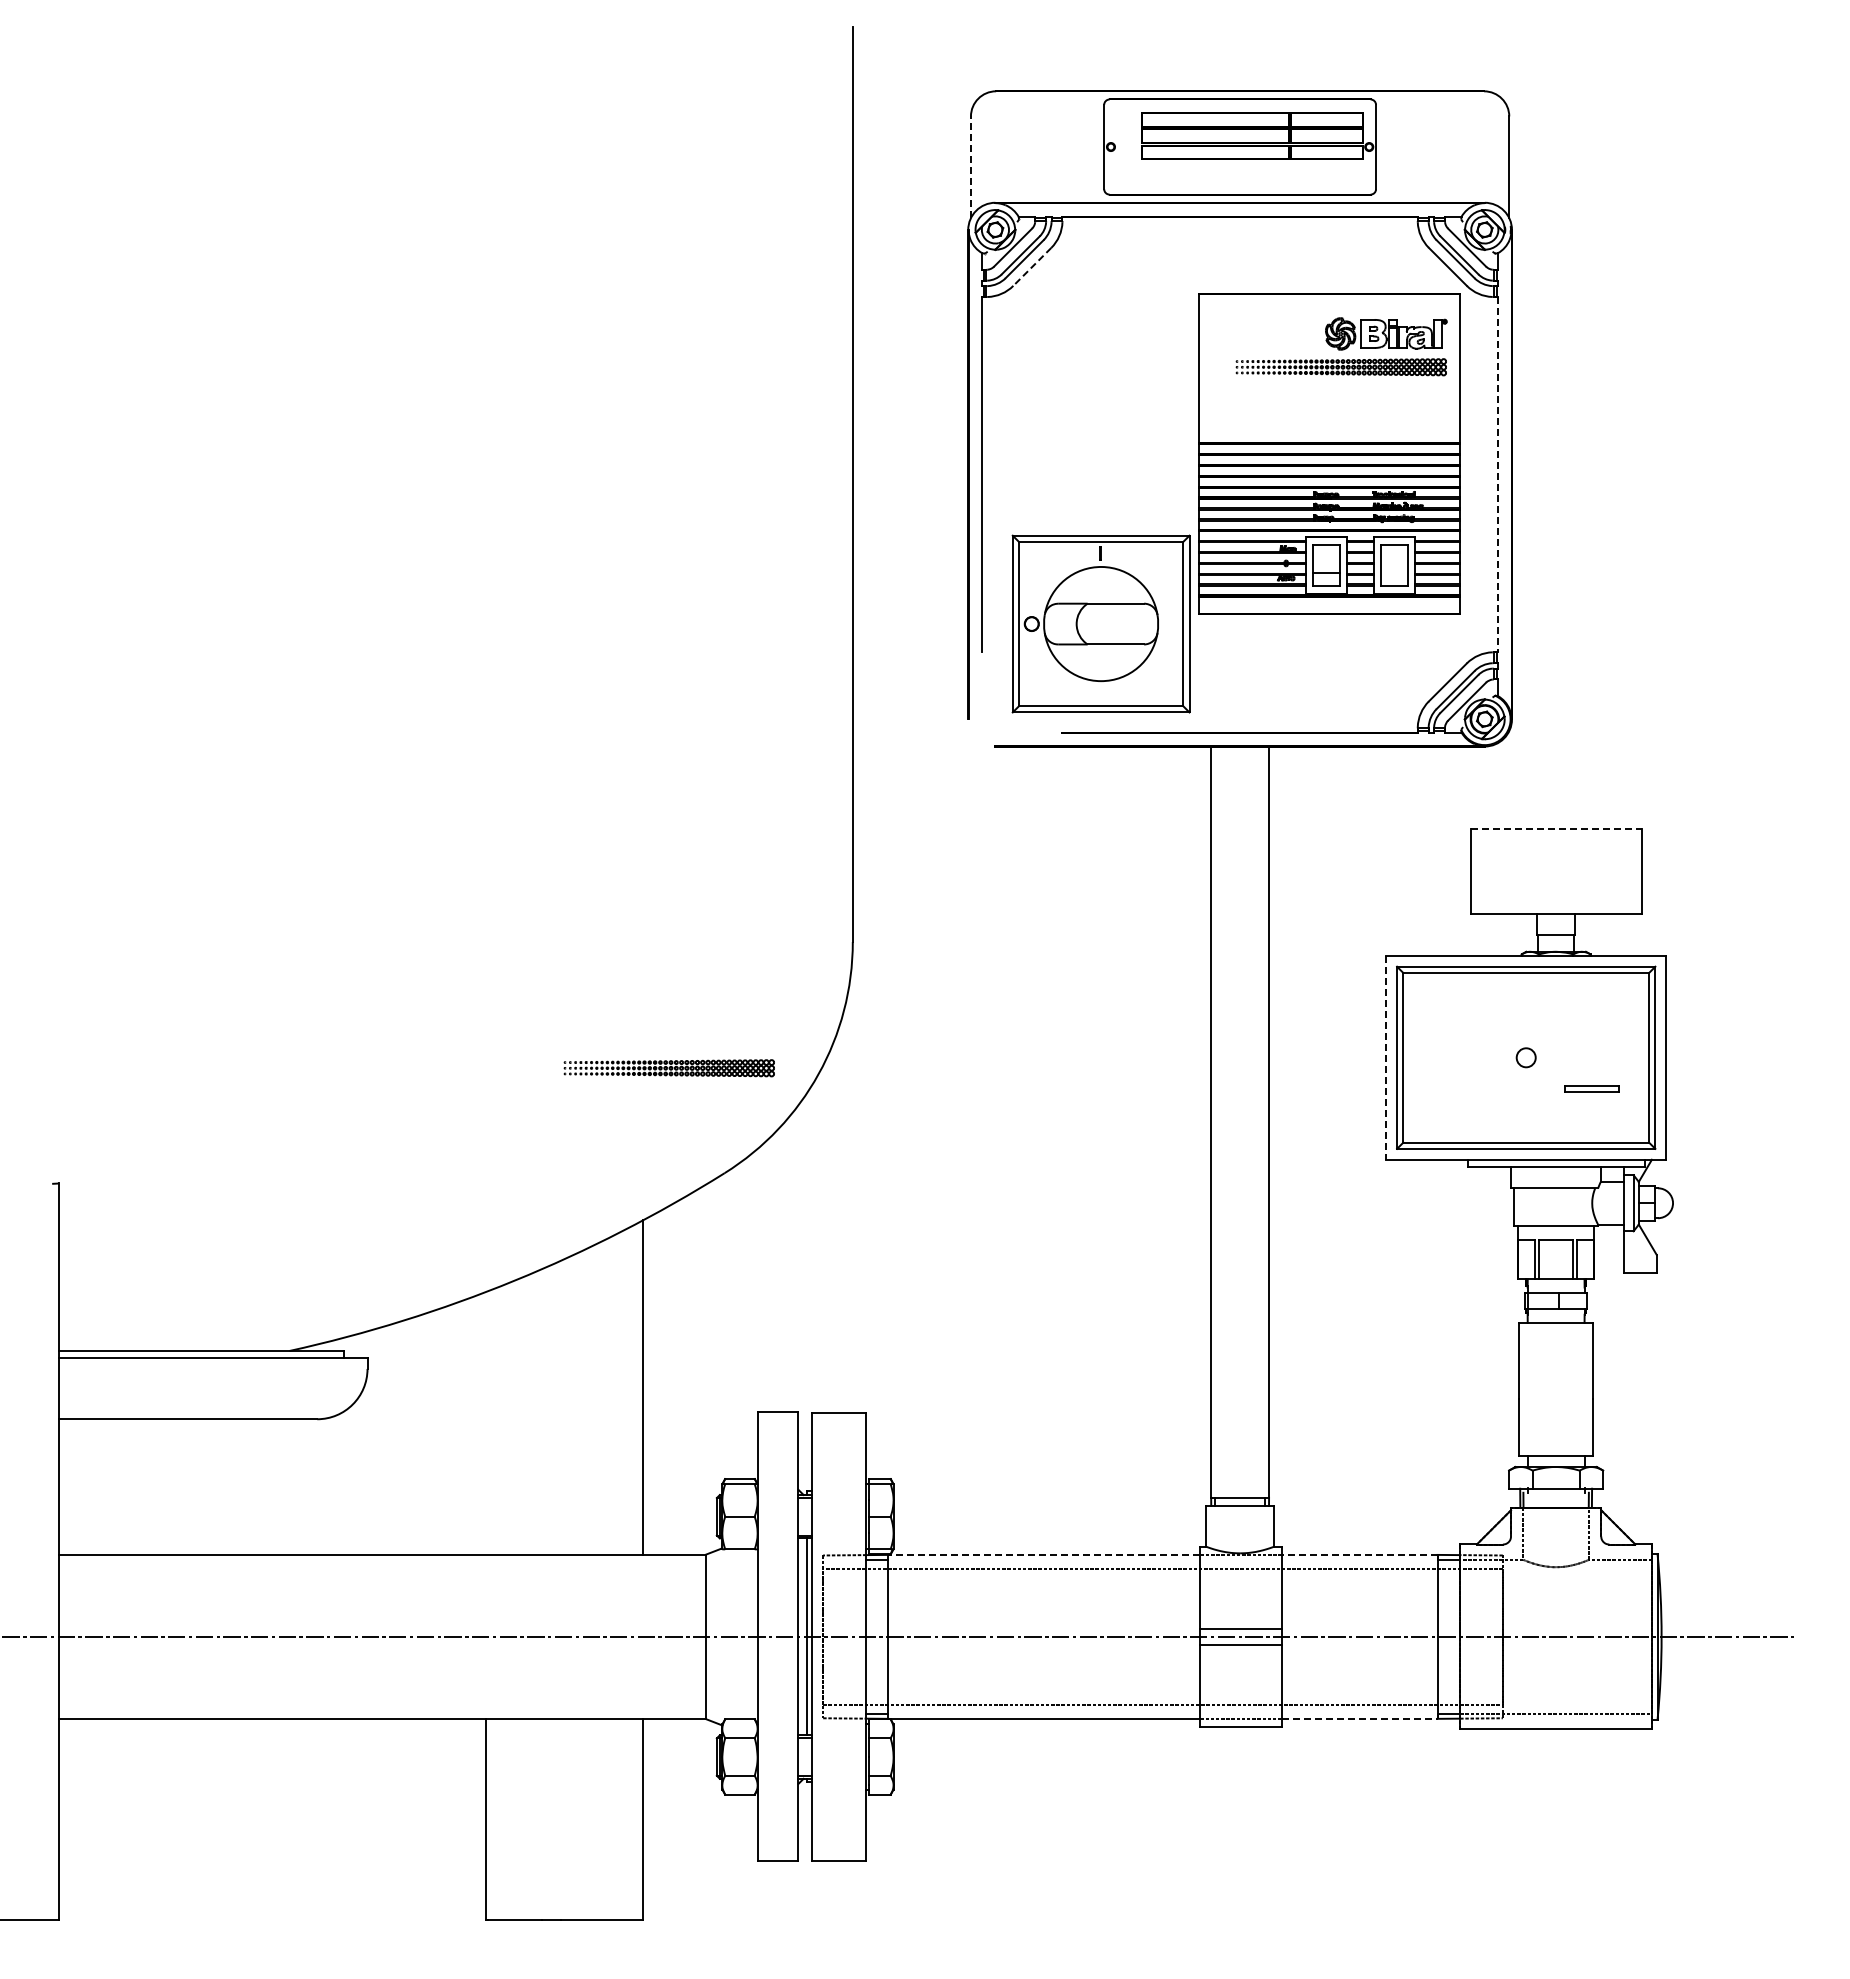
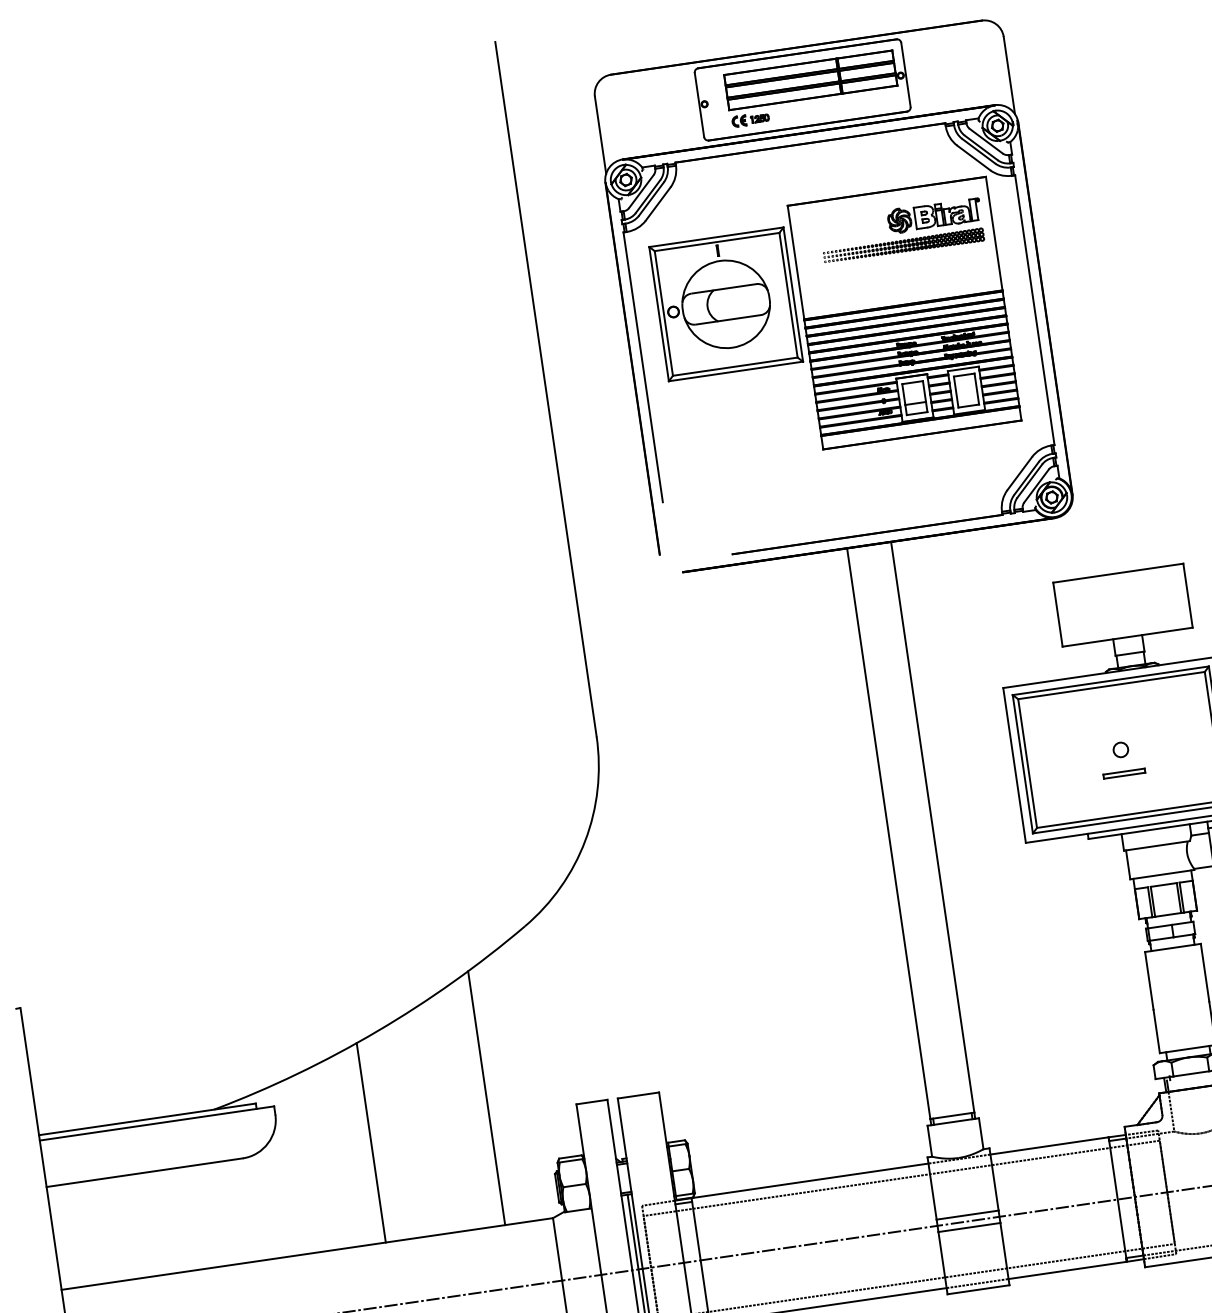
line: (970, 167) -> (600, 135), dashed -> solid
part: (1167, 175) -> (750, 119), added
line: (1032, 266) -> (658, 203), dashed -> solid
line: (1497, 474) -> (1034, 310), dashed -> solid
part: (1100, 623) -> (725, 303), moved
line: (1556, 829) -> (1118, 573), dashed -> solid
line: (1386, 1057) -> (1014, 765), dashed -> solid
part: (668, 1068) -> (470, 853), removed
part: (1591, 1088) -> (1123, 773), moved
line: (485, 1423) -> (371, 1142), added
line: (1044, 1554) -> (810, 1180), dashed -> solid
line: (1359, 1554) -> (1049, 1145), dashed -> solid
line: (1359, 1718) -> (1067, 1270), dashed -> solid

